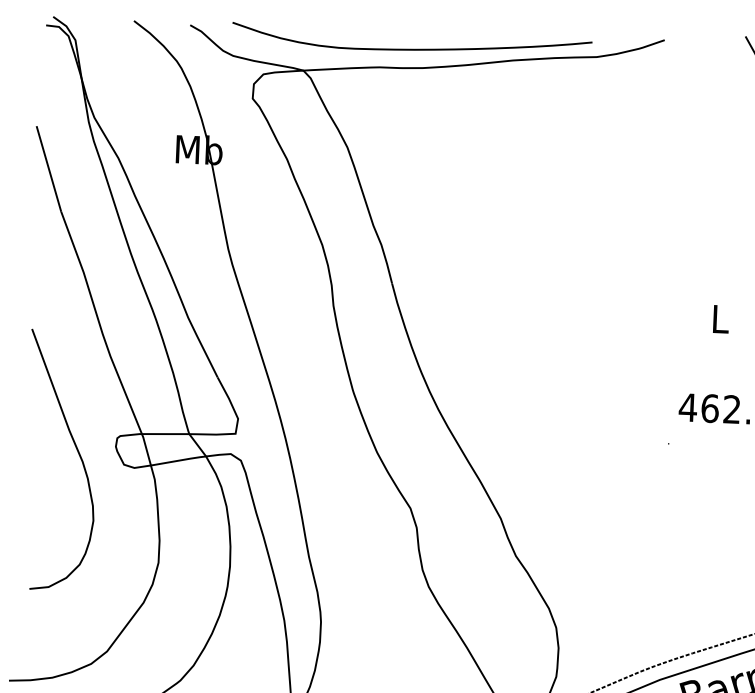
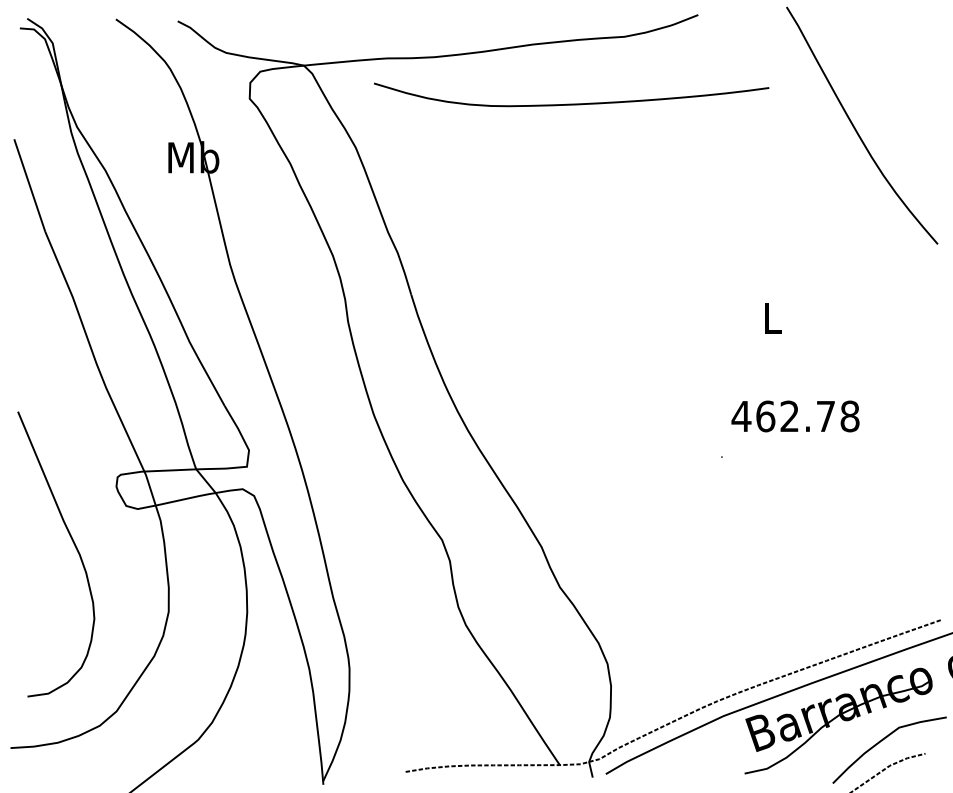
curve: (411, 48) -> (571, 103), moved
curve: (78, 454) -> (74, 546), moved

